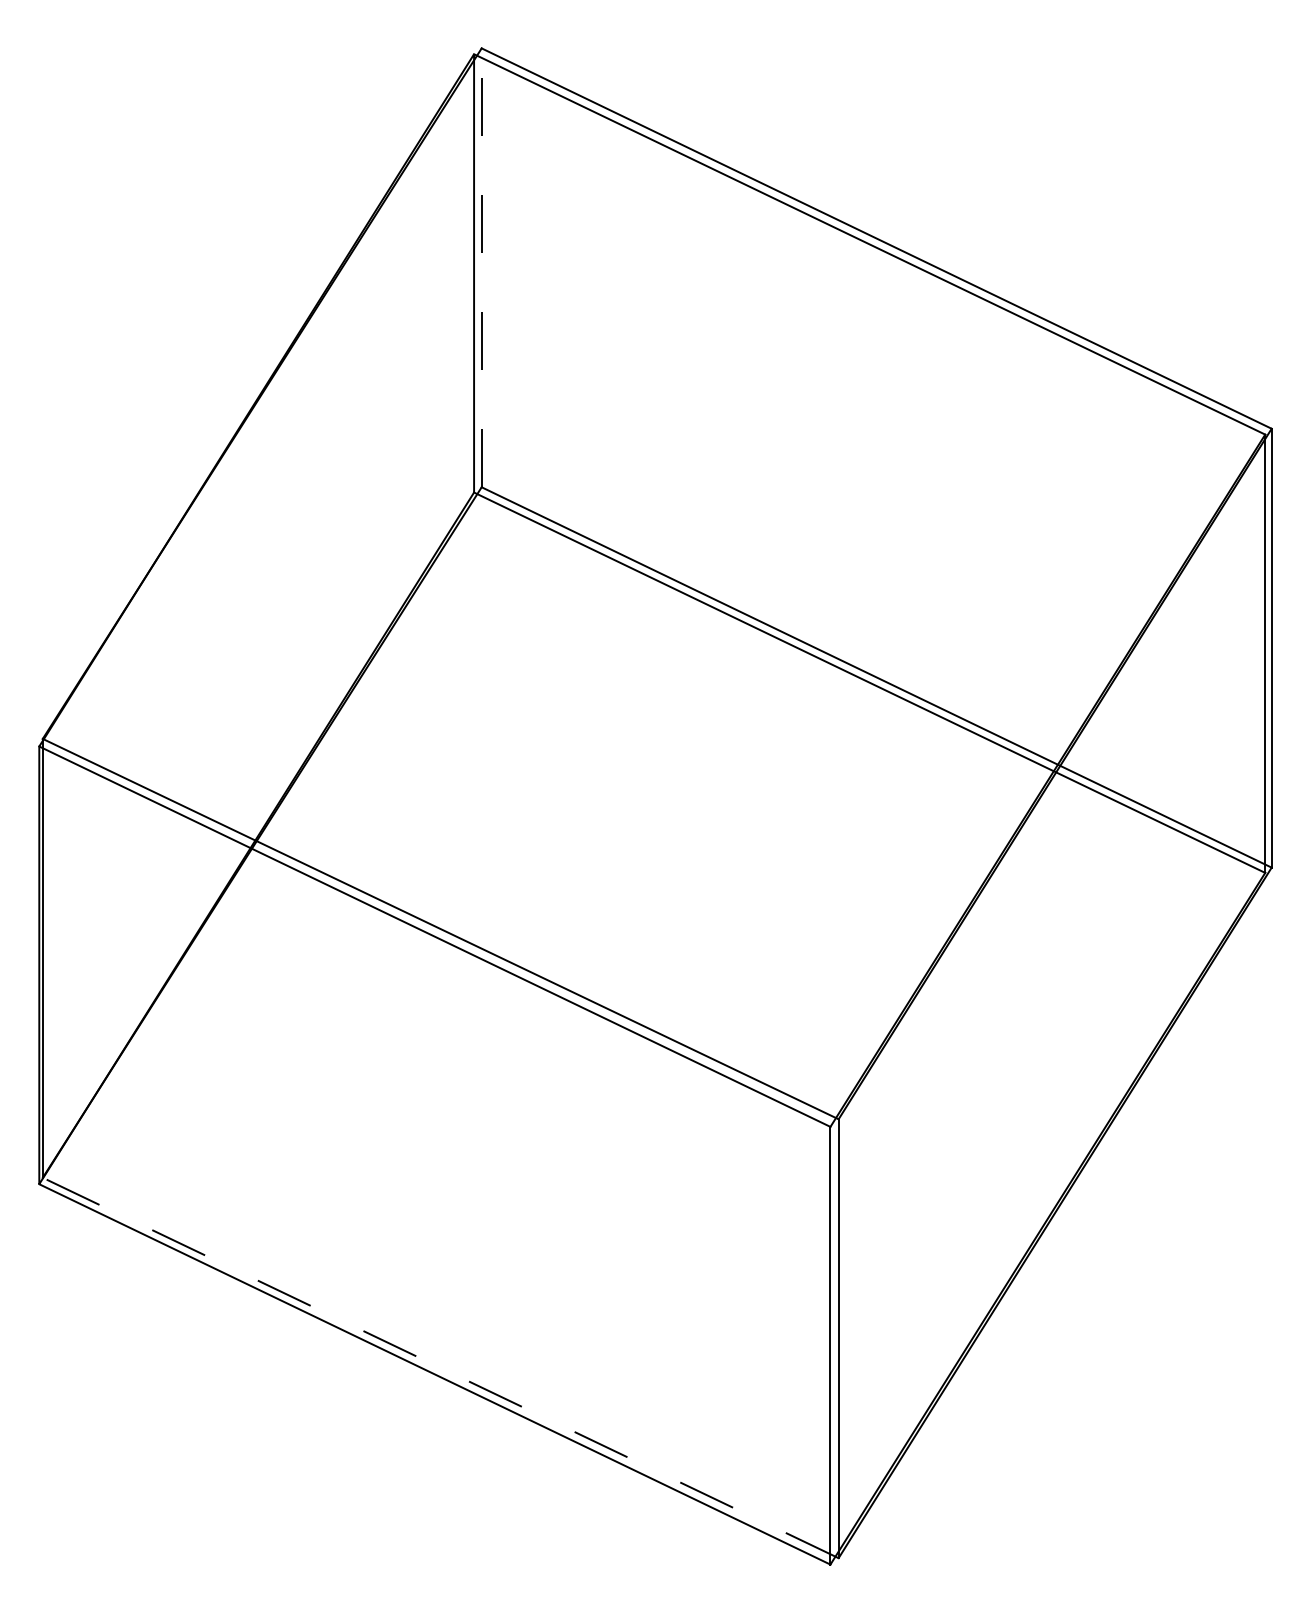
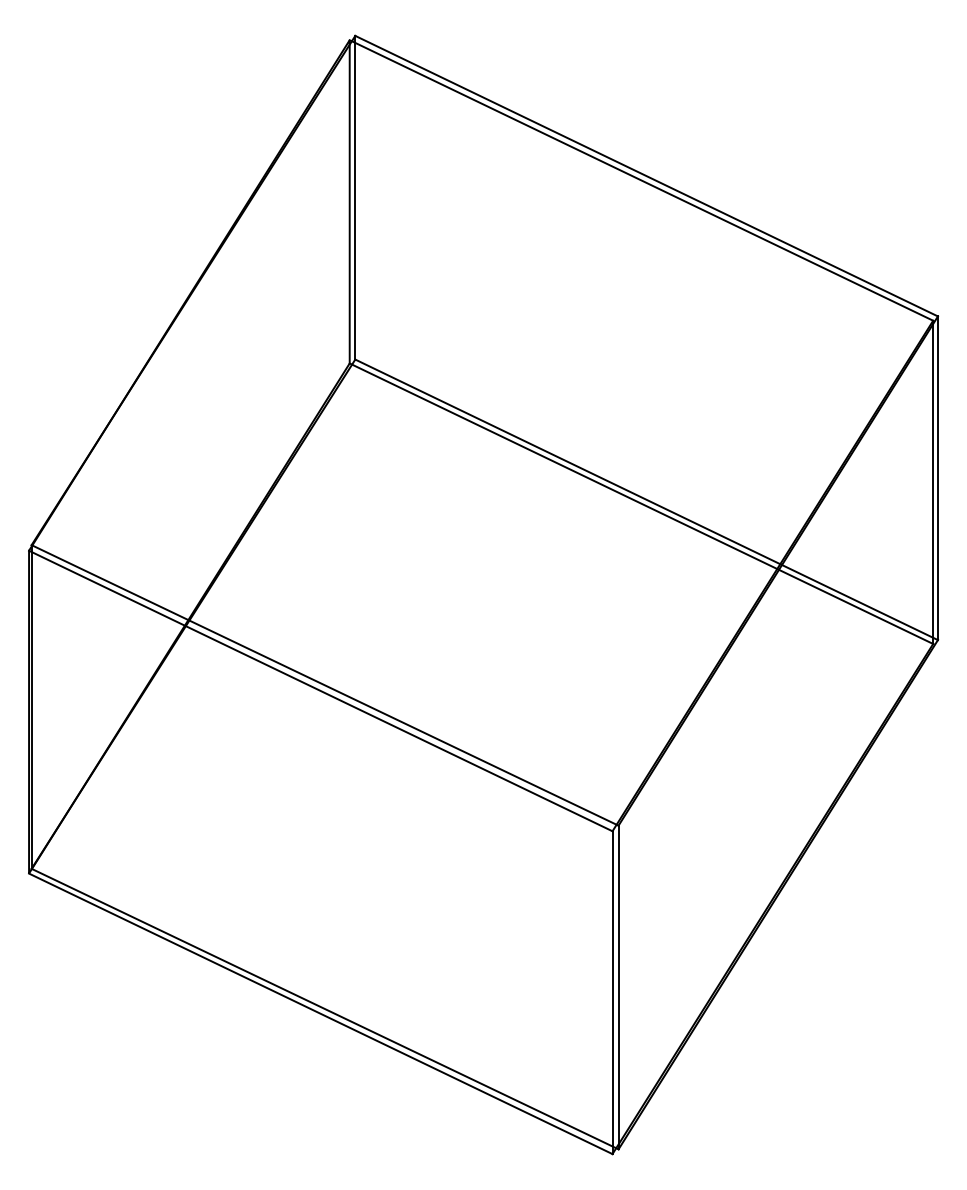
line: (481, 267) -> (355, 197), dashed -> solid
line: (440, 1367) -> (324, 1008), dashed -> solid

